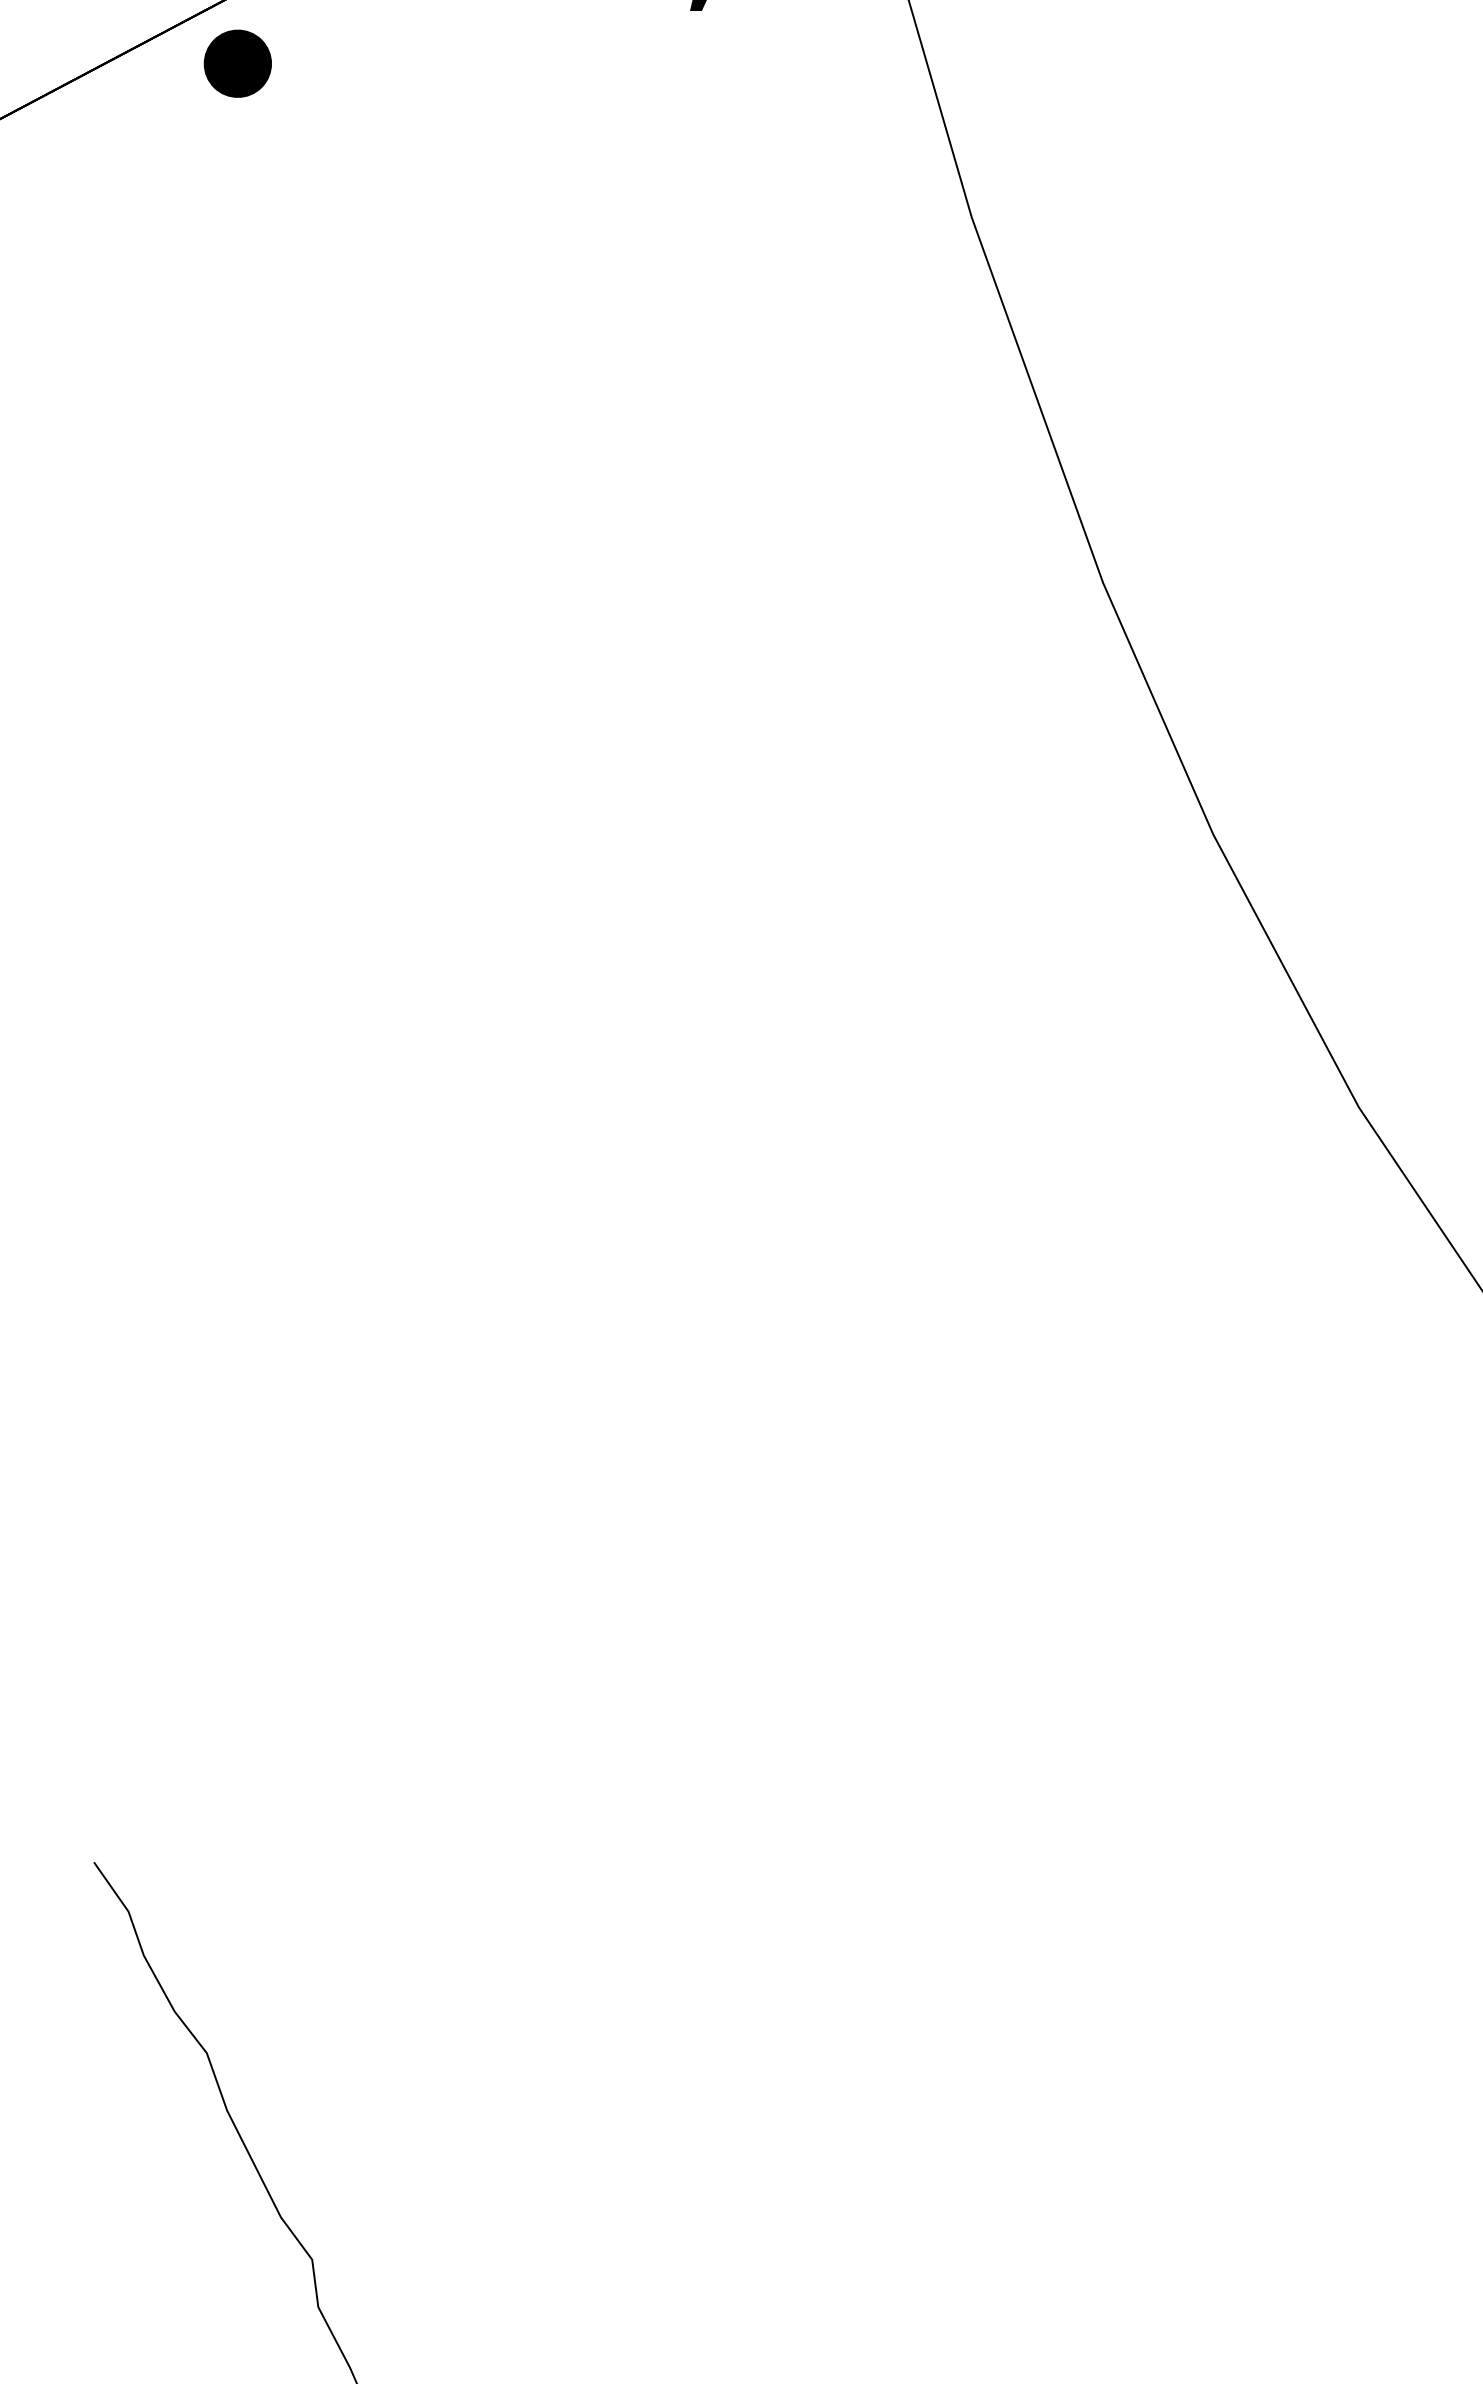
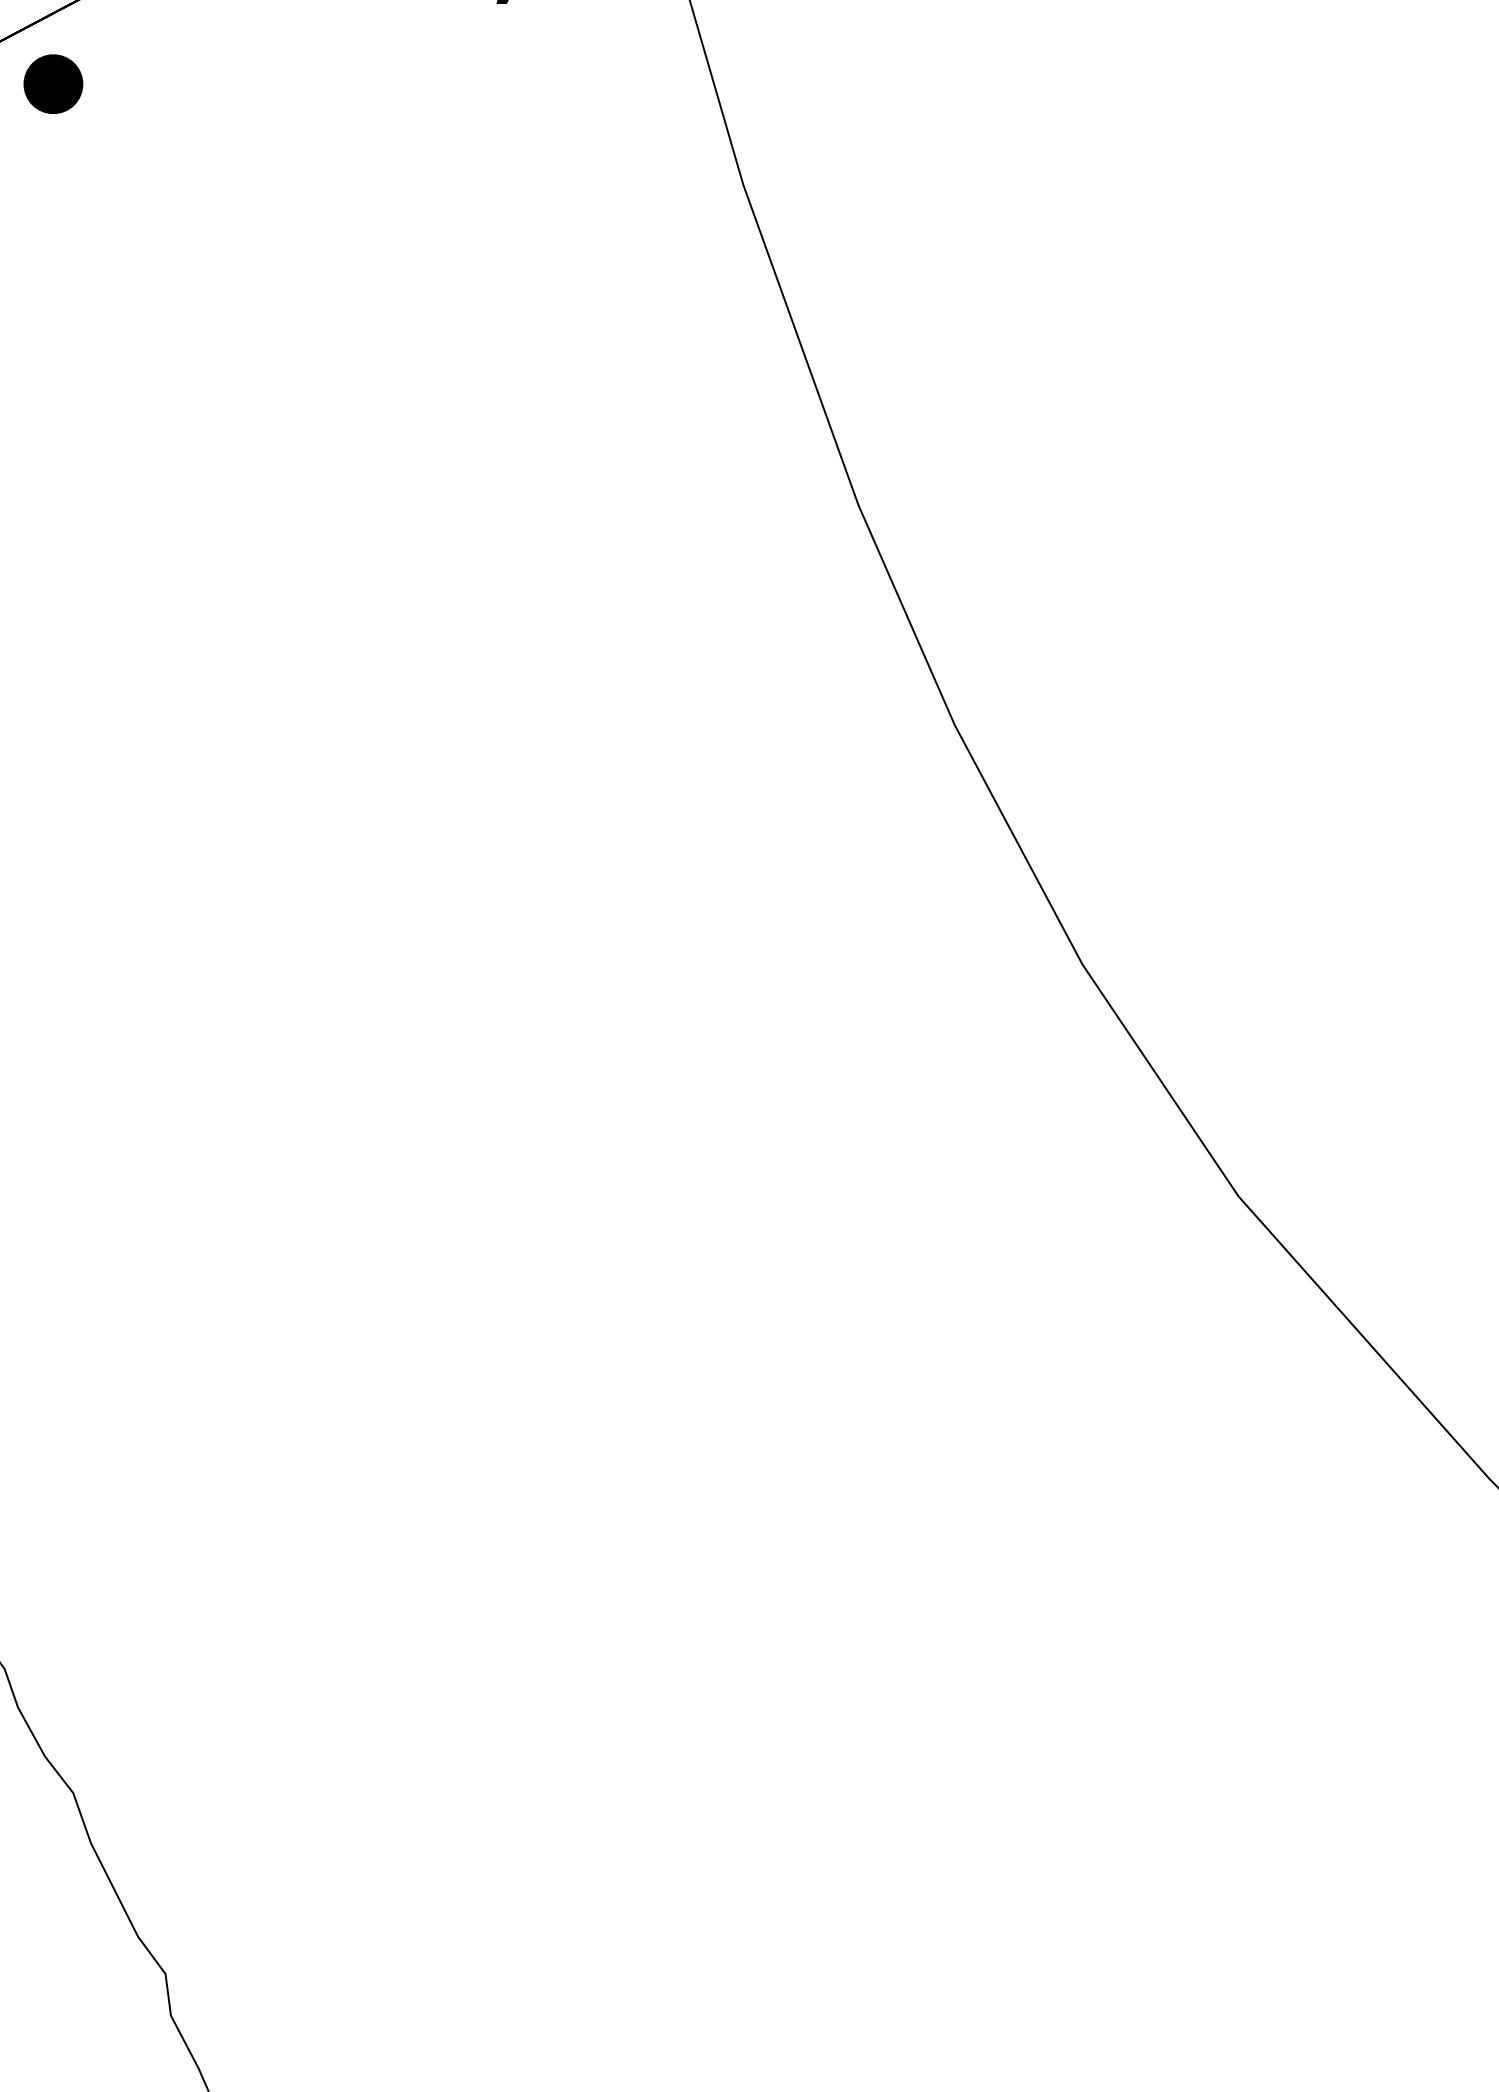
part: (237, 62) -> (53, 83), moved

